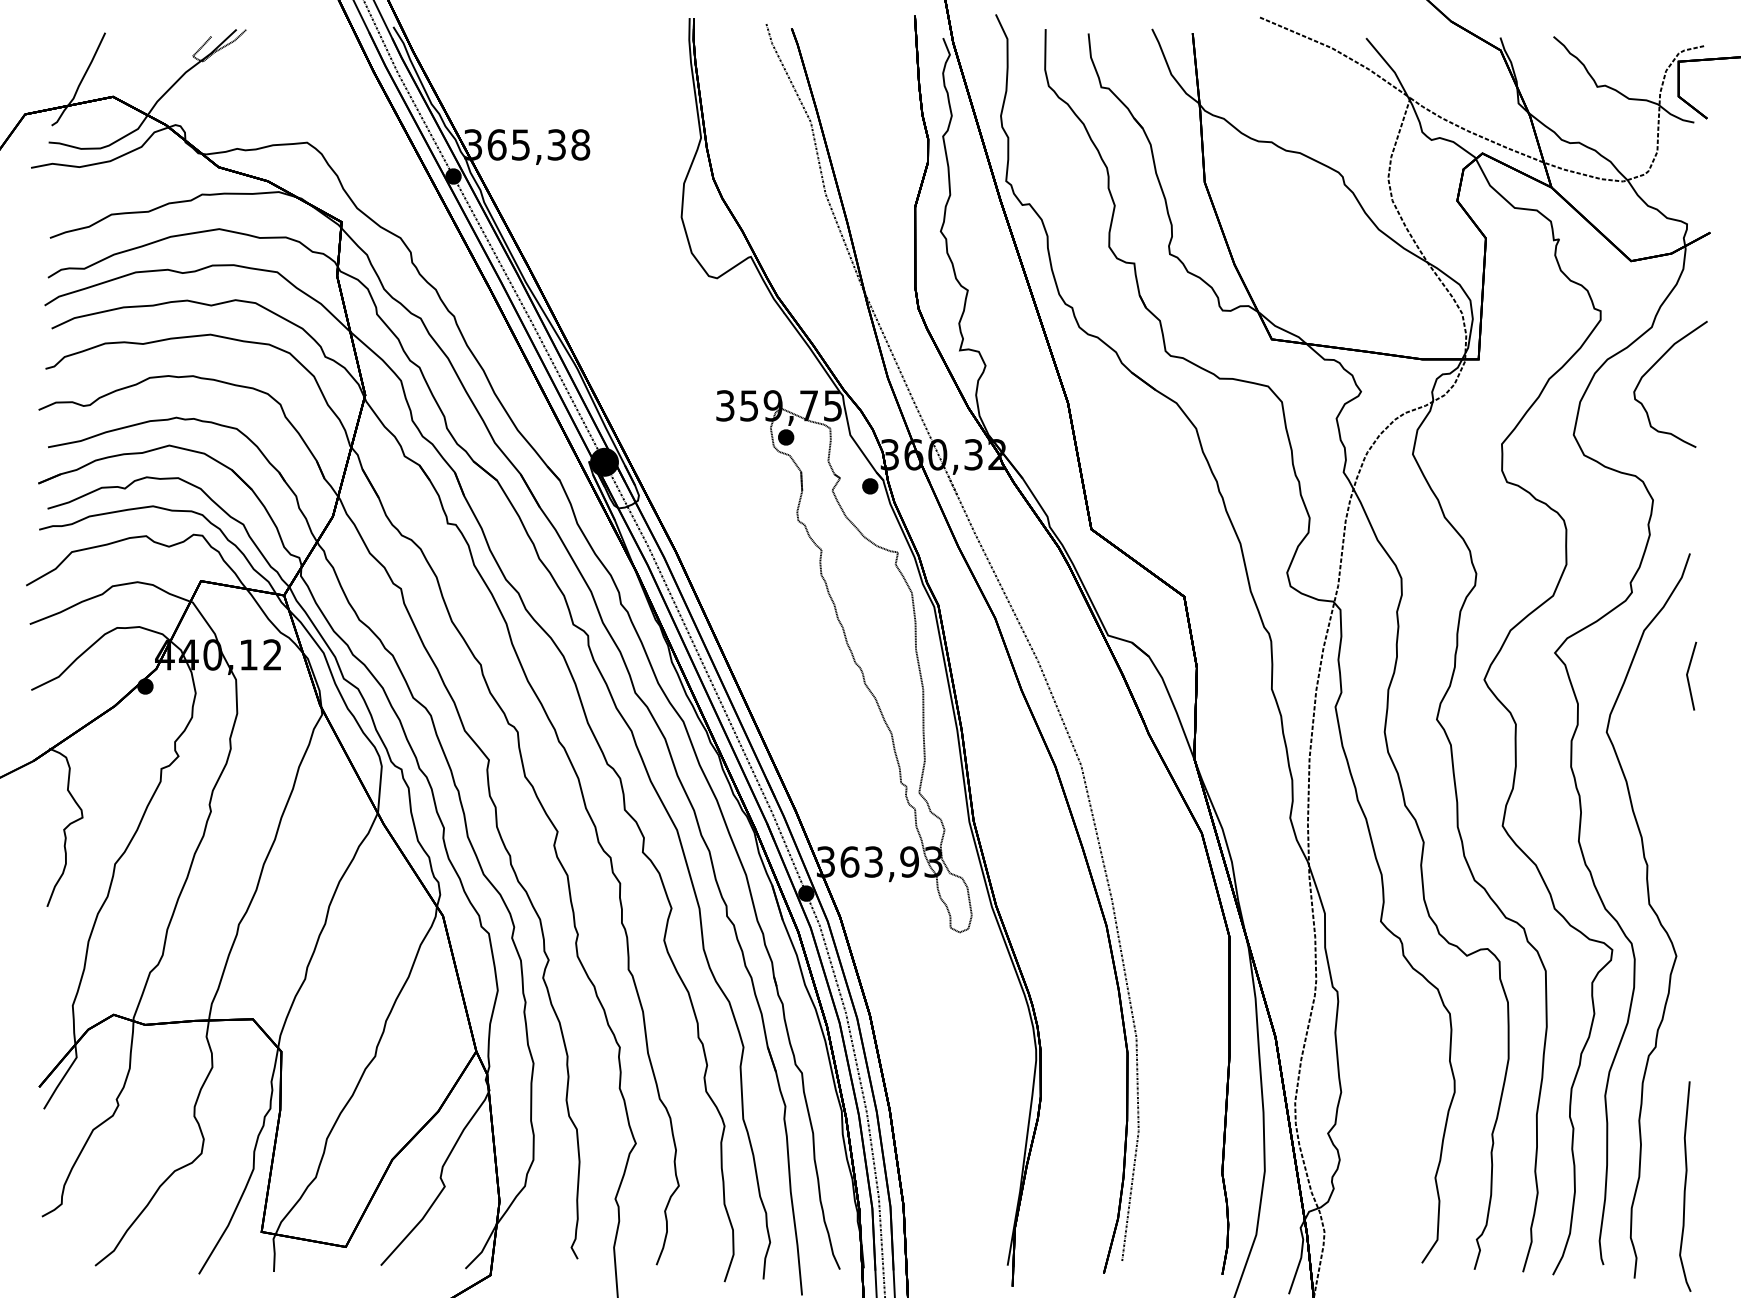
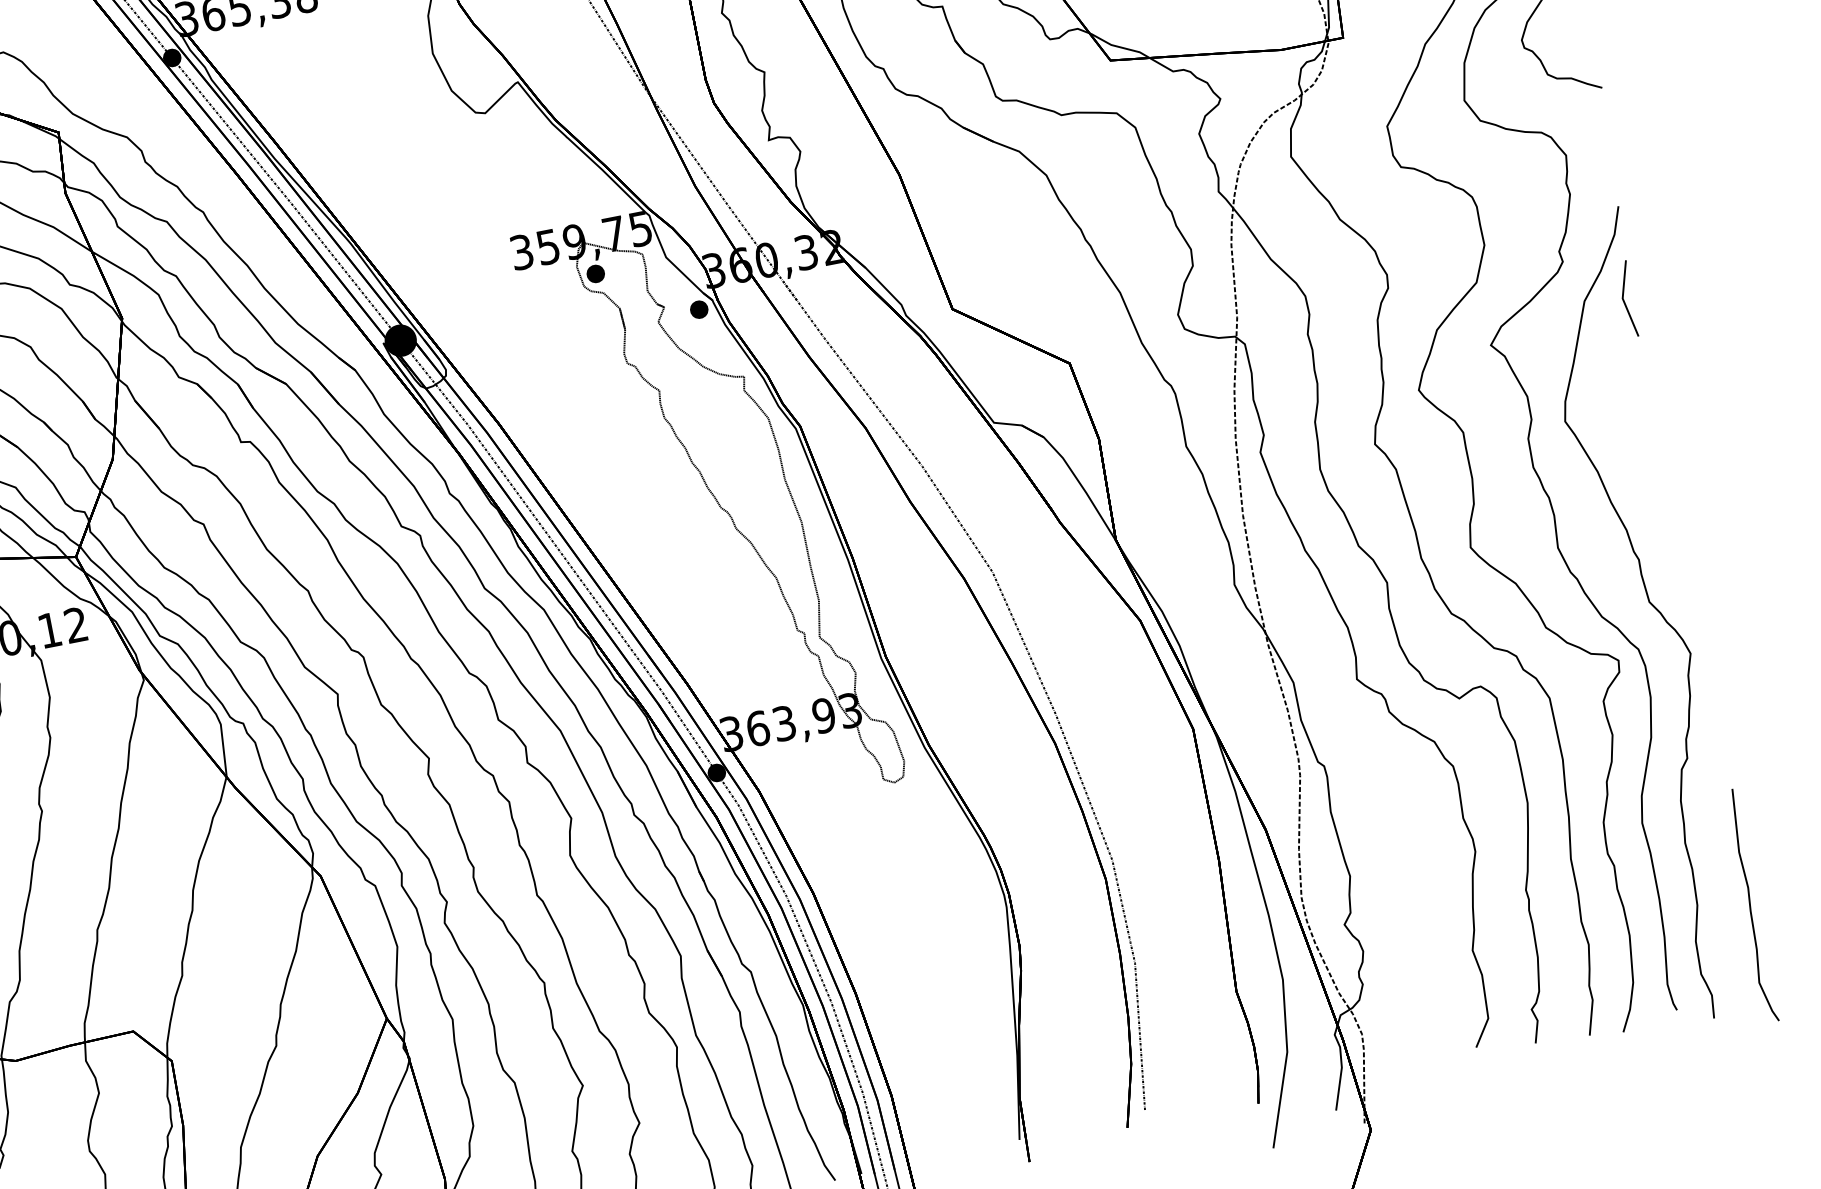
line: (1688, 676) -> (1624, 300), moved

